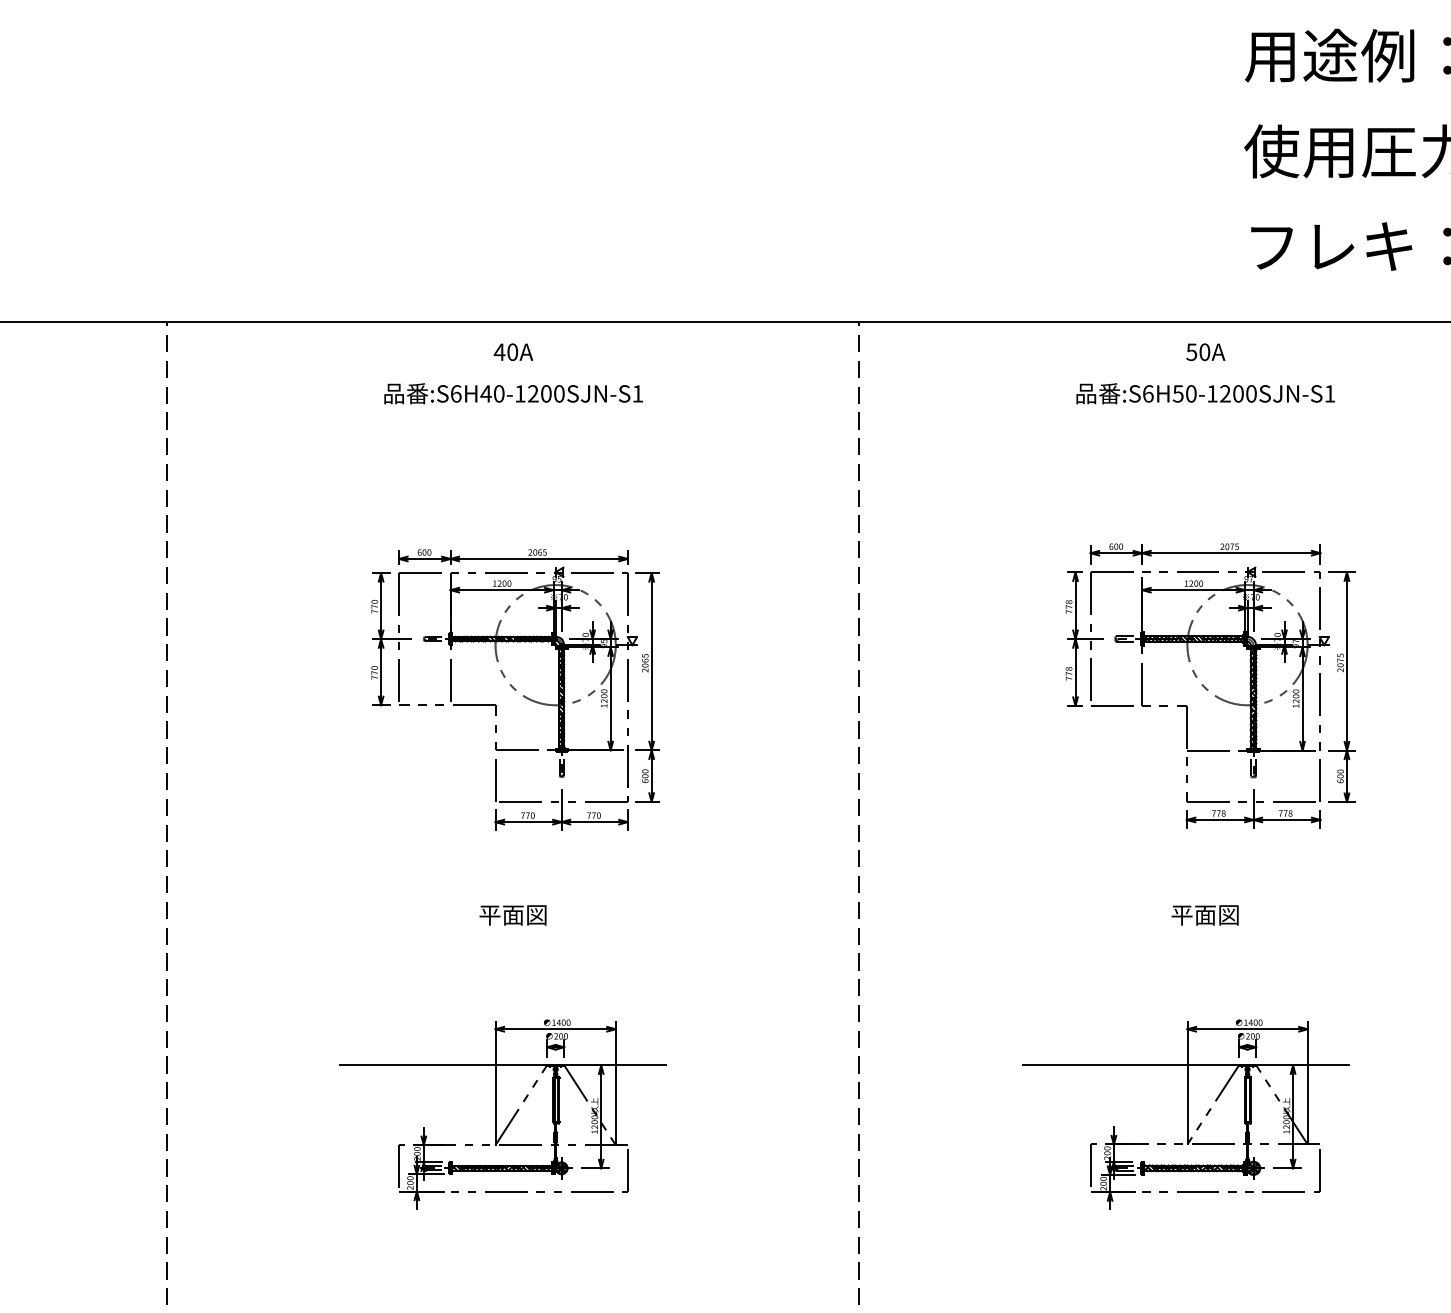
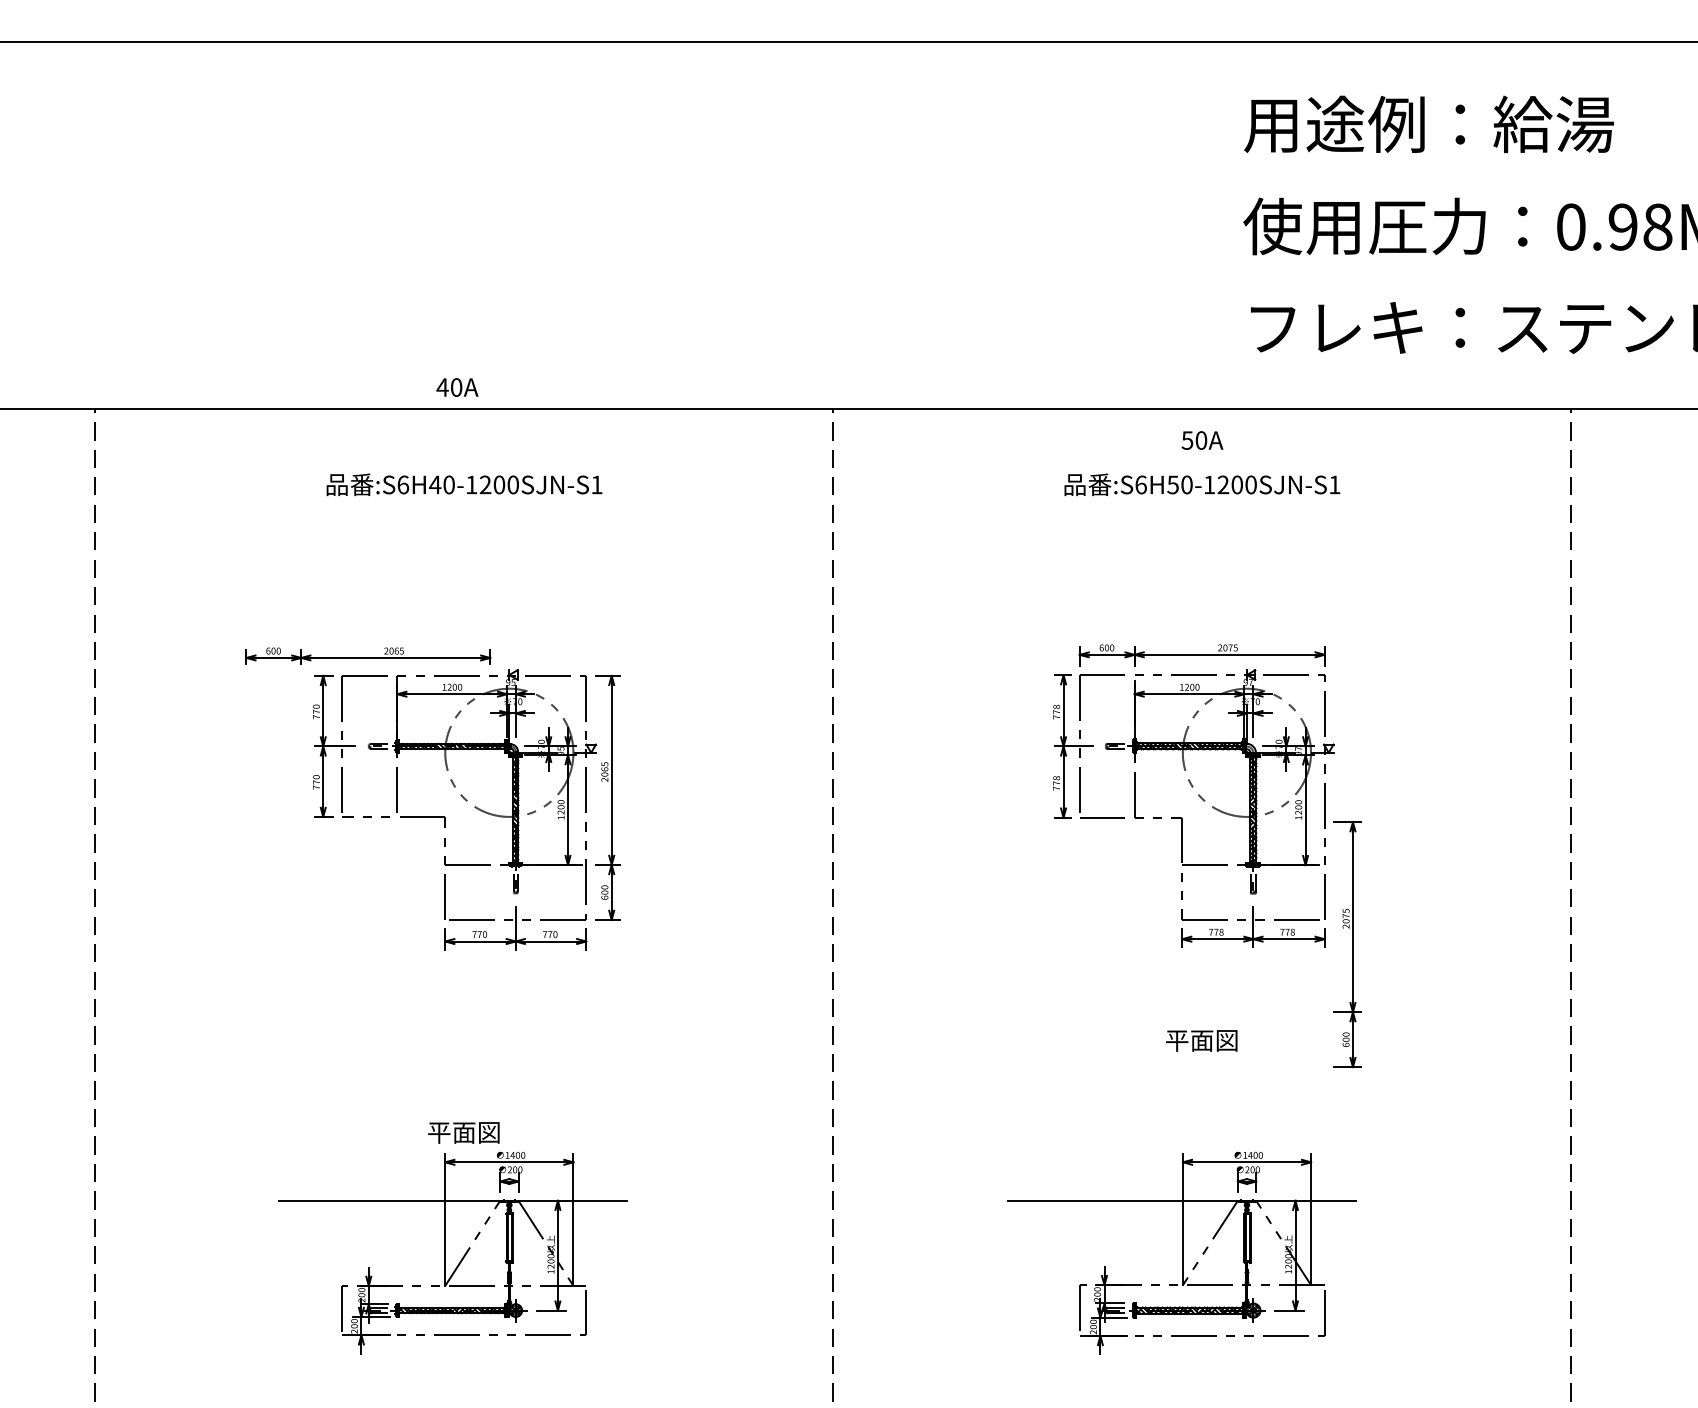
text: (513, 352) -> (457, 387), moved
part: (513, 556) -> (368, 655), moved
part: (1341, 687) -> (1347, 944), moved
text: (512, 914) -> (463, 1132), moved

